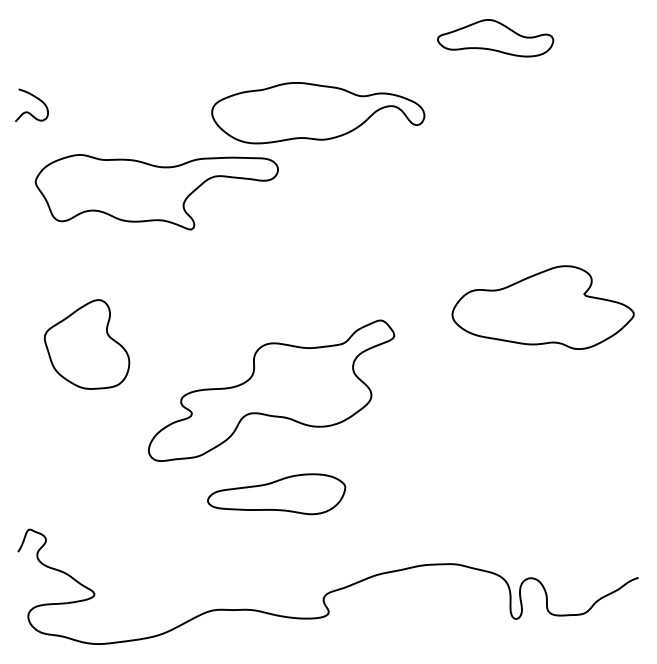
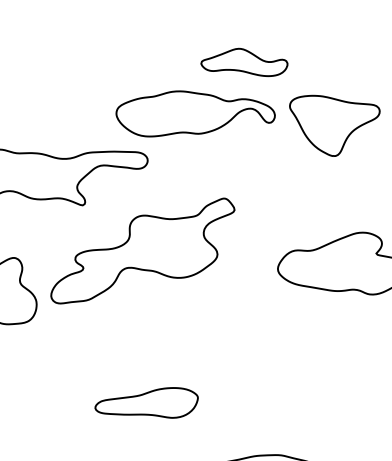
part: (495, 38) -> (244, 62), moved
part: (318, 113) -> (195, 114), moved
part: (528, 123) -> (334, 126), added
part: (271, 390) -> (142, 250), moved

